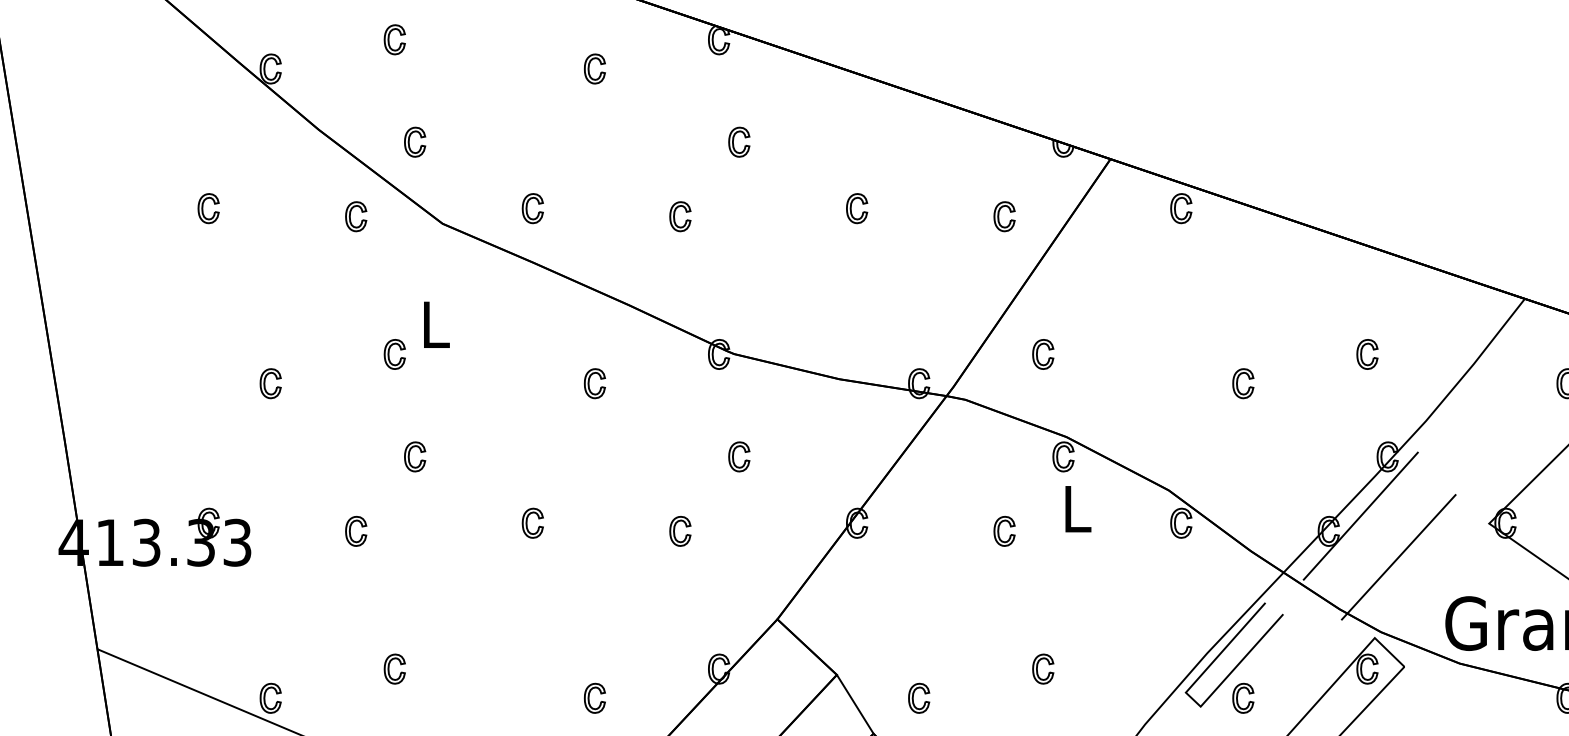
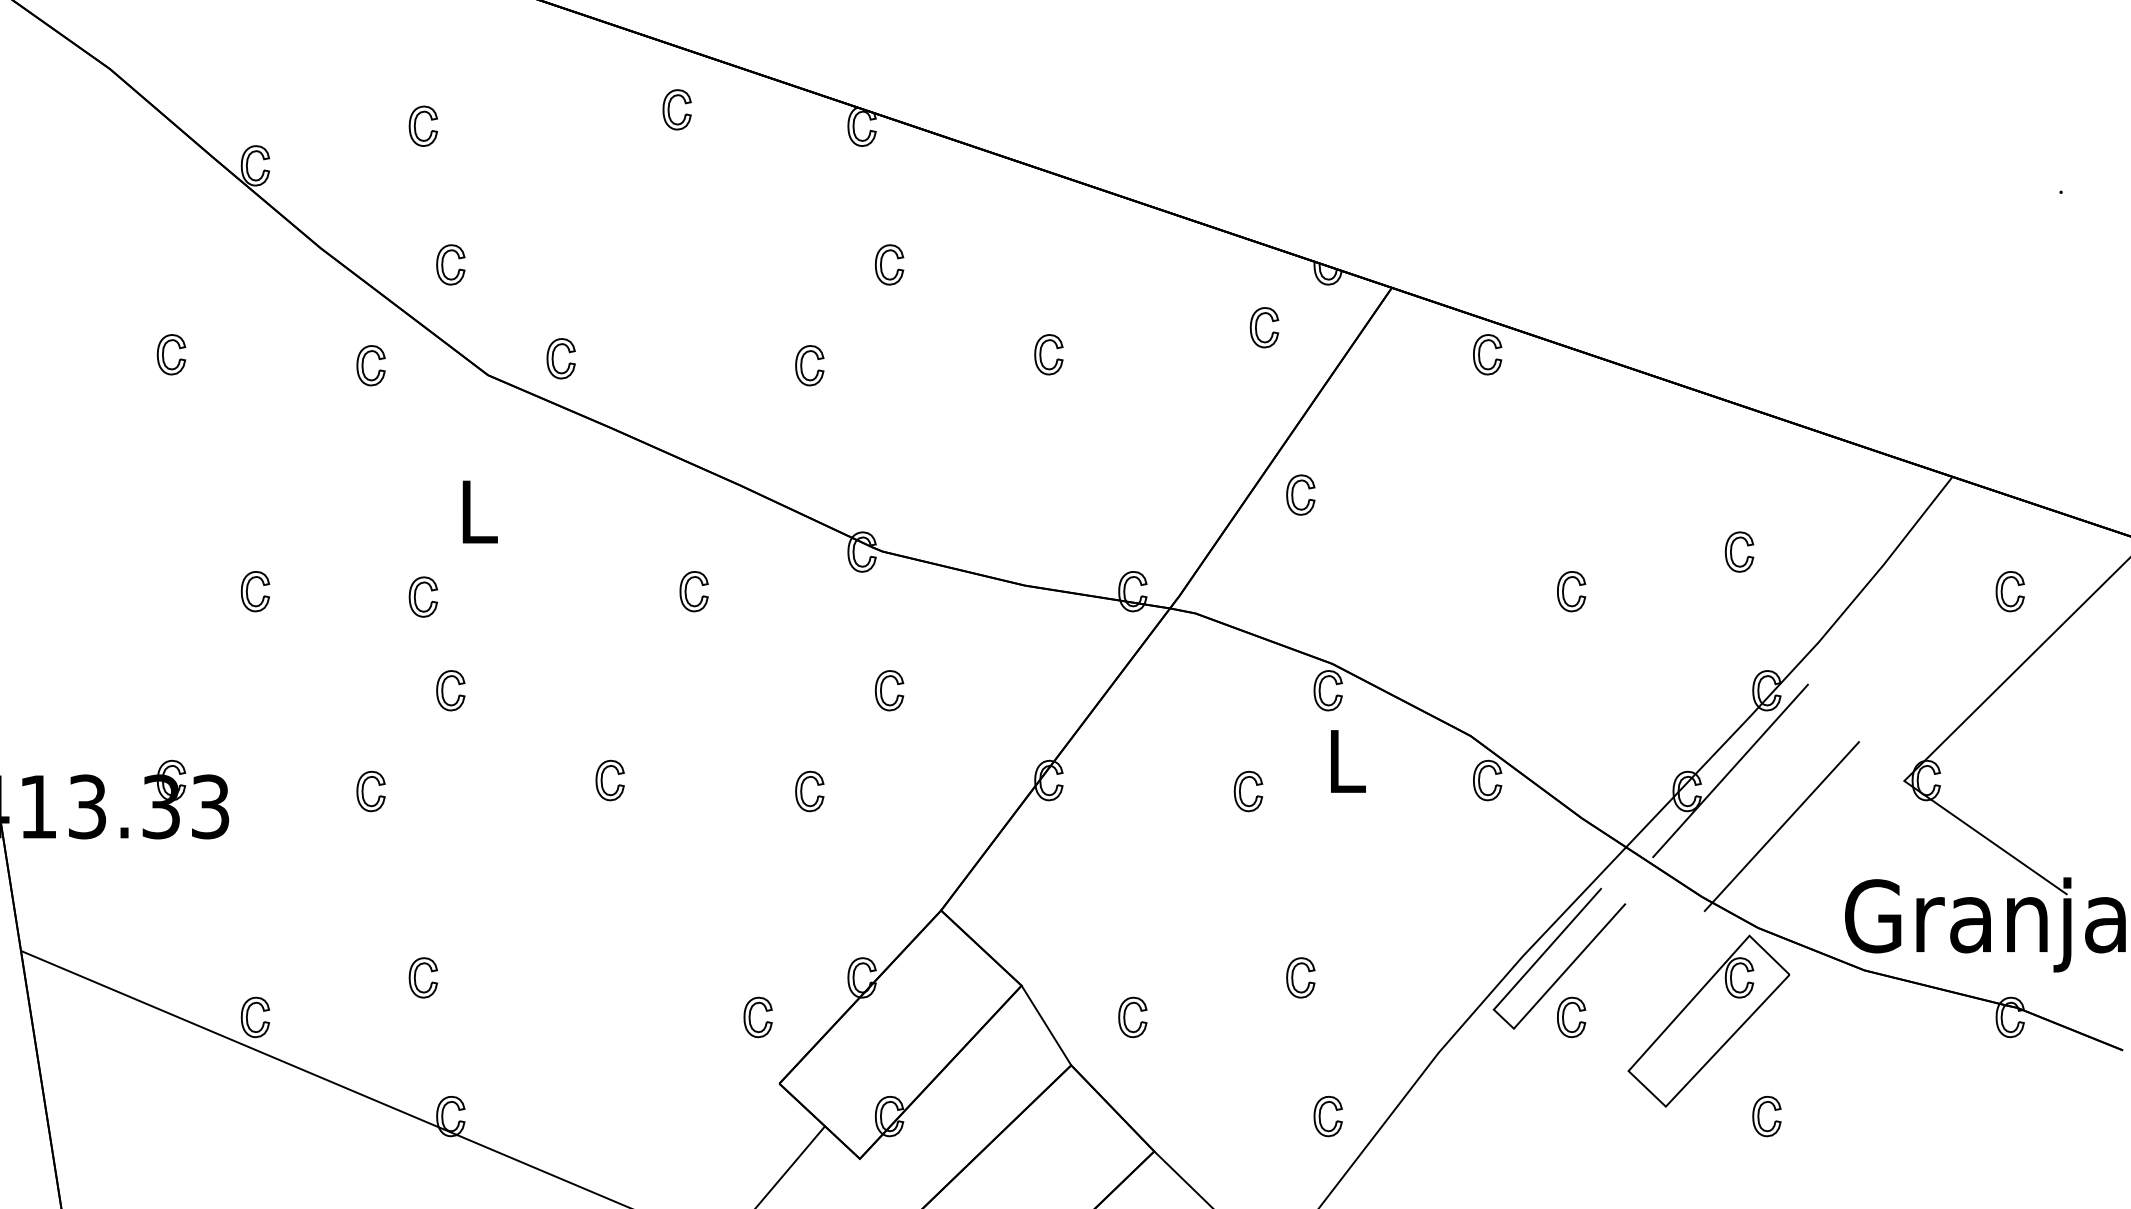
part: (589, 68) -> (669, 109), moved
part: (527, 208) -> (553, 358), moved
part: (999, 214) -> (1257, 324), moved
part: (388, 354) -> (415, 596), moved
part: (1037, 354) -> (1293, 494), moved
part: (589, 698) -> (750, 1017), moved

